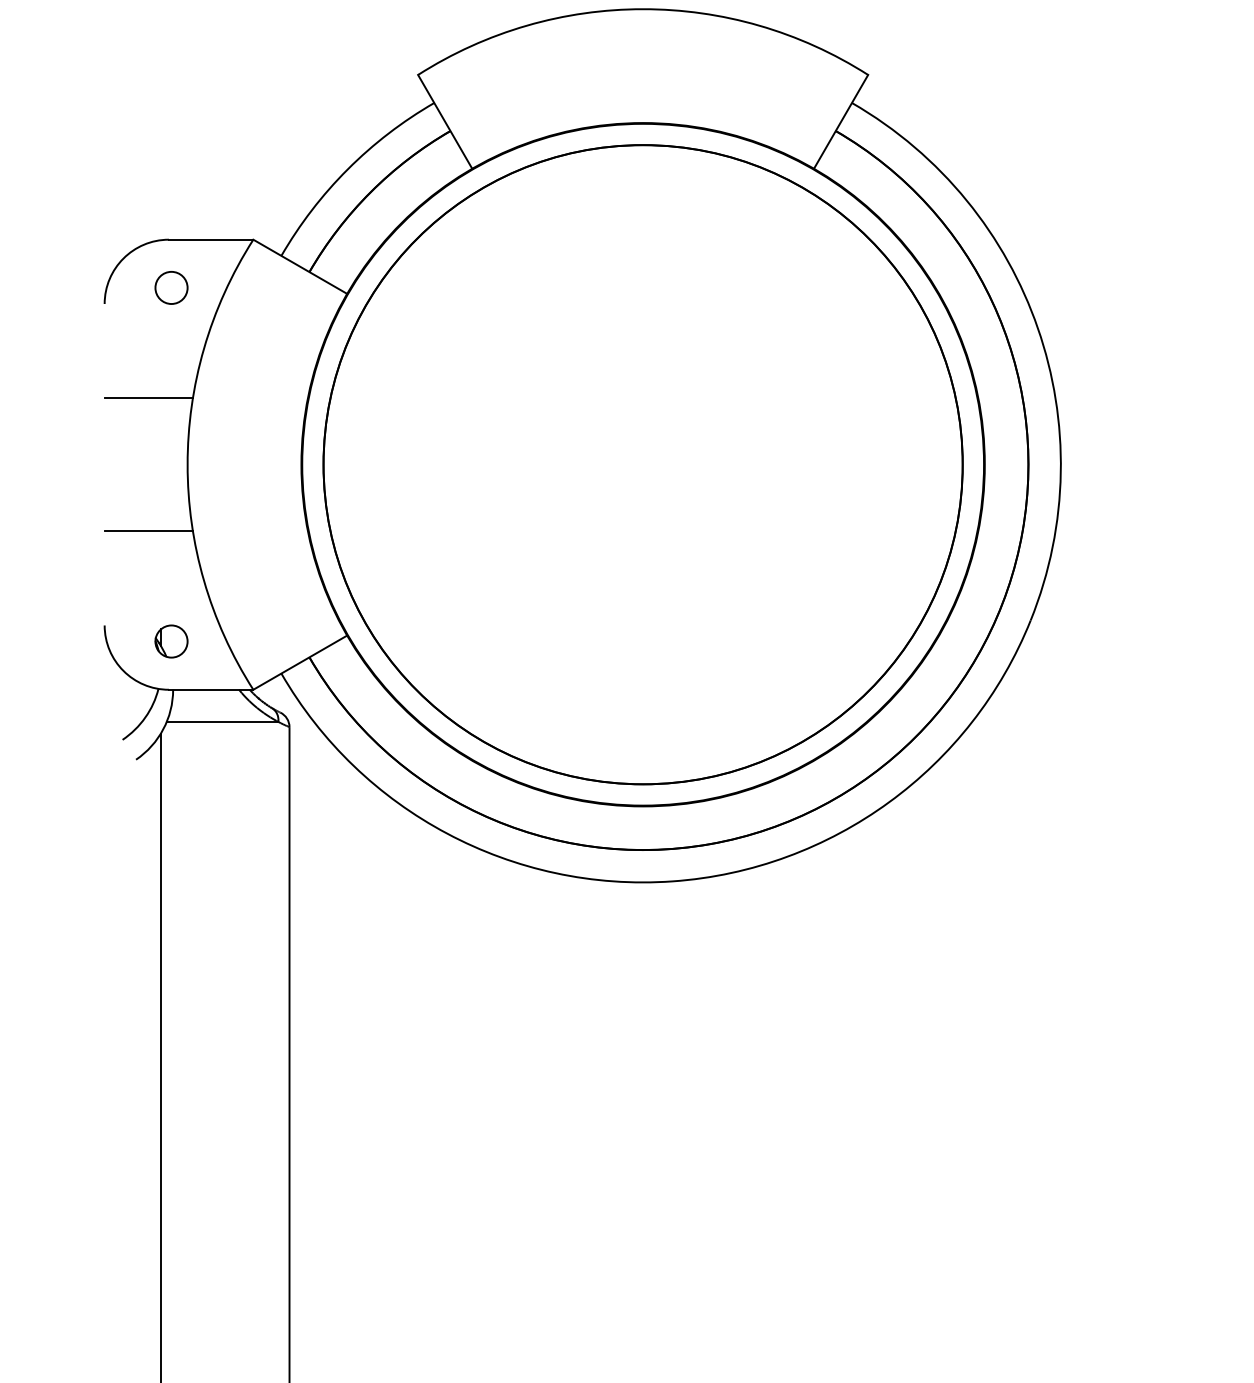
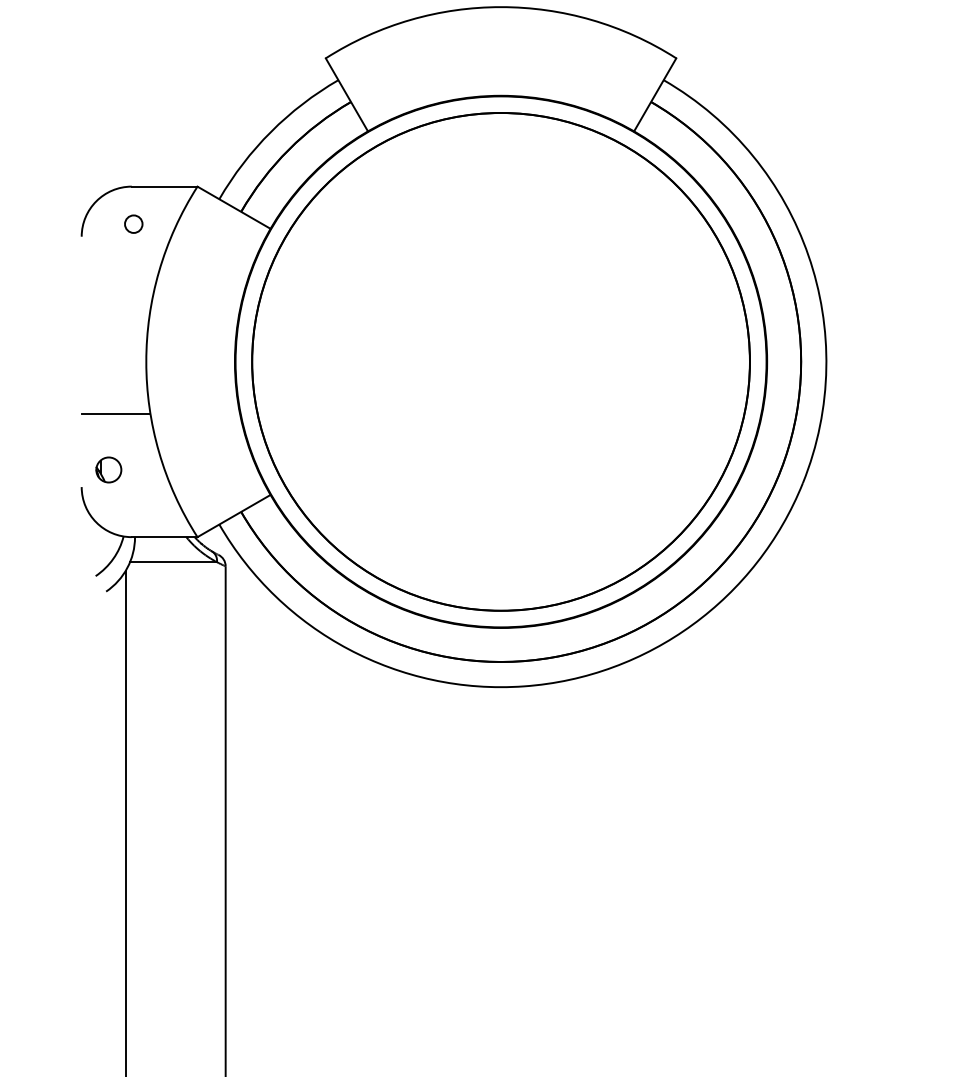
circle: (171, 287) -> (133, 223), size x0.7
line: (148, 397) -> (115, 309), removed
part: (171, 641) -> (108, 469), moved

